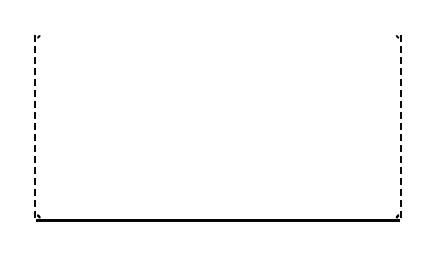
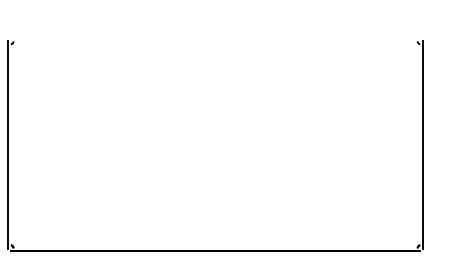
line: (34, 126) -> (7, 144), dashed -> solid
line: (401, 126) -> (423, 144), dashed -> solid

